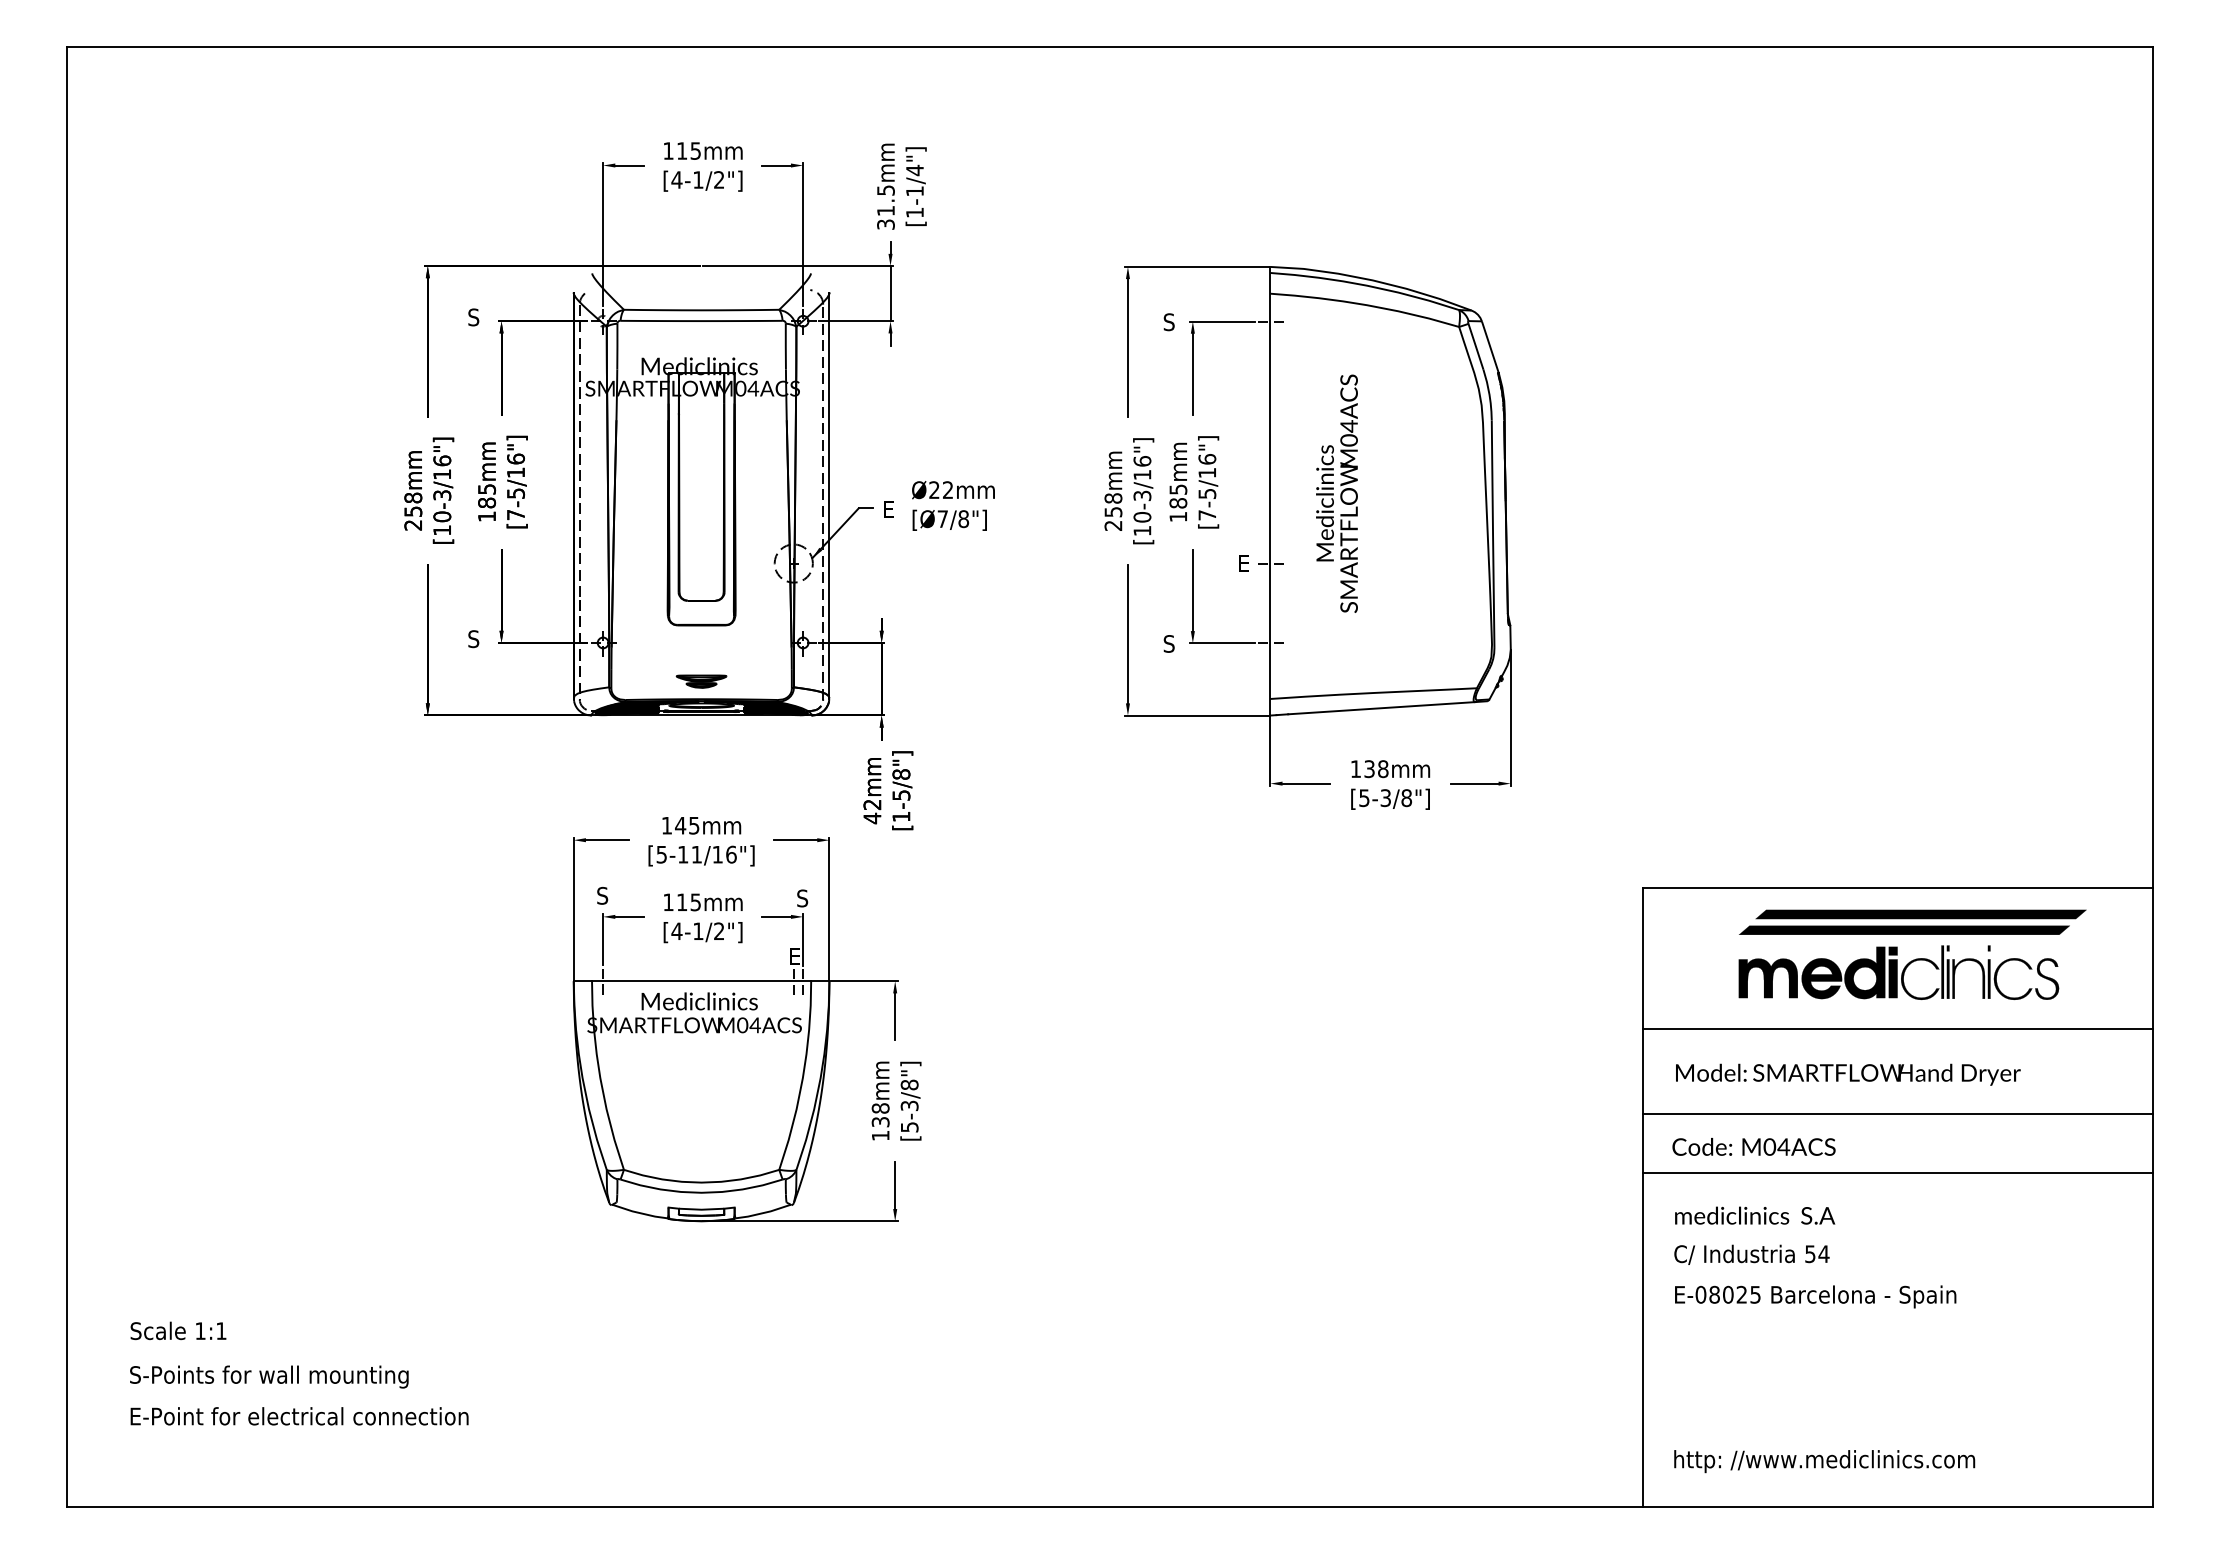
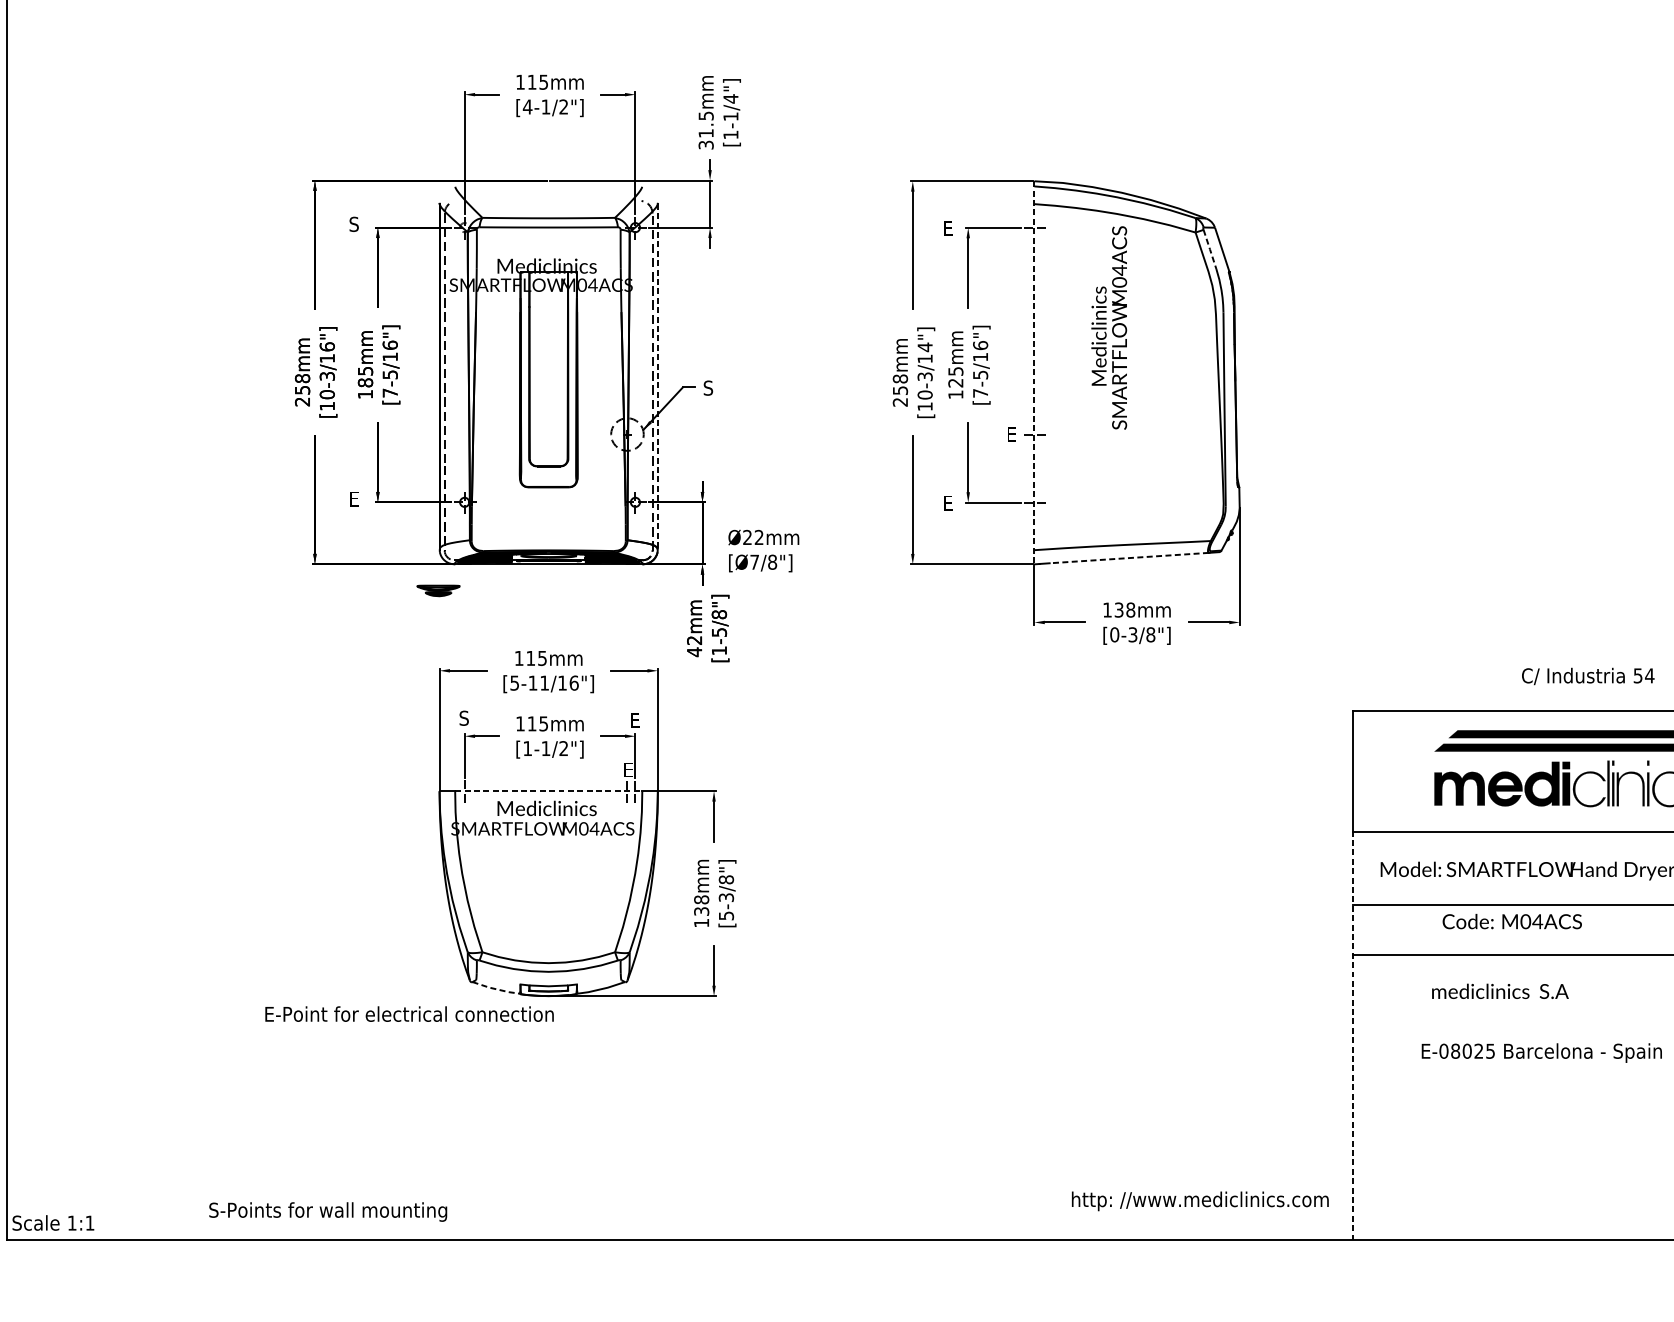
text: (1168, 322) -> (947, 228), S -> E
line: (1476, 346) -> (1210, 249), solid -> dashed
text: (1142, 461) -> (925, 347), [10-3/16"] -> [10-3/14"]
line: (1270, 491) -> (1034, 373), solid -> dashed
text: (1336, 493) -> (1108, 327), moved
line: (829, 496) -> (657, 377), solid -> dashed
text: (1178, 503) -> (955, 383), 185mm -> 125mm
text: (953, 505) -> (763, 550), moved
text: (888, 509) -> (708, 388), E -> S
text: (473, 639) -> (353, 499), S -> E
text: (1168, 643) -> (947, 502), S -> E
part: (701, 681) -> (438, 590), moved
line: (1380, 708) -> (1128, 558), solid -> dashed
text: (1364, 798) -> (1114, 635), [5-3/8"] -> [0-3/8"]
text: (680, 825) -> (530, 658), 145mm -> 115mm
text: (802, 898) -> (634, 720), S -> E
text: (676, 930) -> (527, 747), [4-1/2"] -> [1-1/2"]
line: (701, 981) -> (548, 791), solid -> dashed
text: (1753, 1146) -> (1511, 921), moved
line: (639, 1213) -> (495, 989), solid -> dashed
text: (1755, 1215) -> (1500, 991), moved
text: (1751, 1254) -> (1587, 676), moved
line: (1643, 1267) -> (1353, 1035), solid -> dashed
text: (1815, 1296) -> (1541, 1052), moved
text: (178, 1330) -> (53, 1222), moved
text: (269, 1376) -> (328, 1211), moved
text: (299, 1416) -> (409, 1014), moved
text: (1824, 1461) -> (1200, 1201), moved

